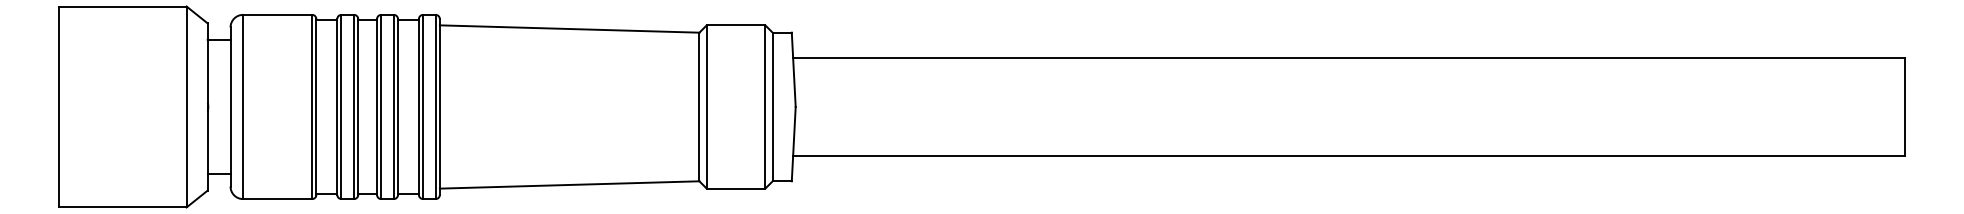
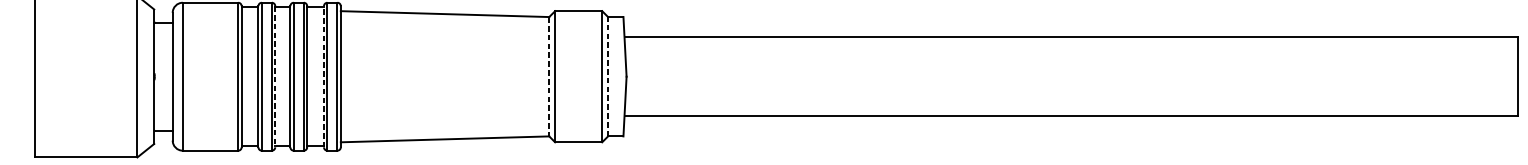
line: (358, 106) -> (275, 76), solid -> dashed
line: (418, 106) -> (323, 76), solid -> dashed
line: (772, 106) -> (607, 76), solid -> dashed
line: (699, 107) -> (549, 77), solid -> dashed

